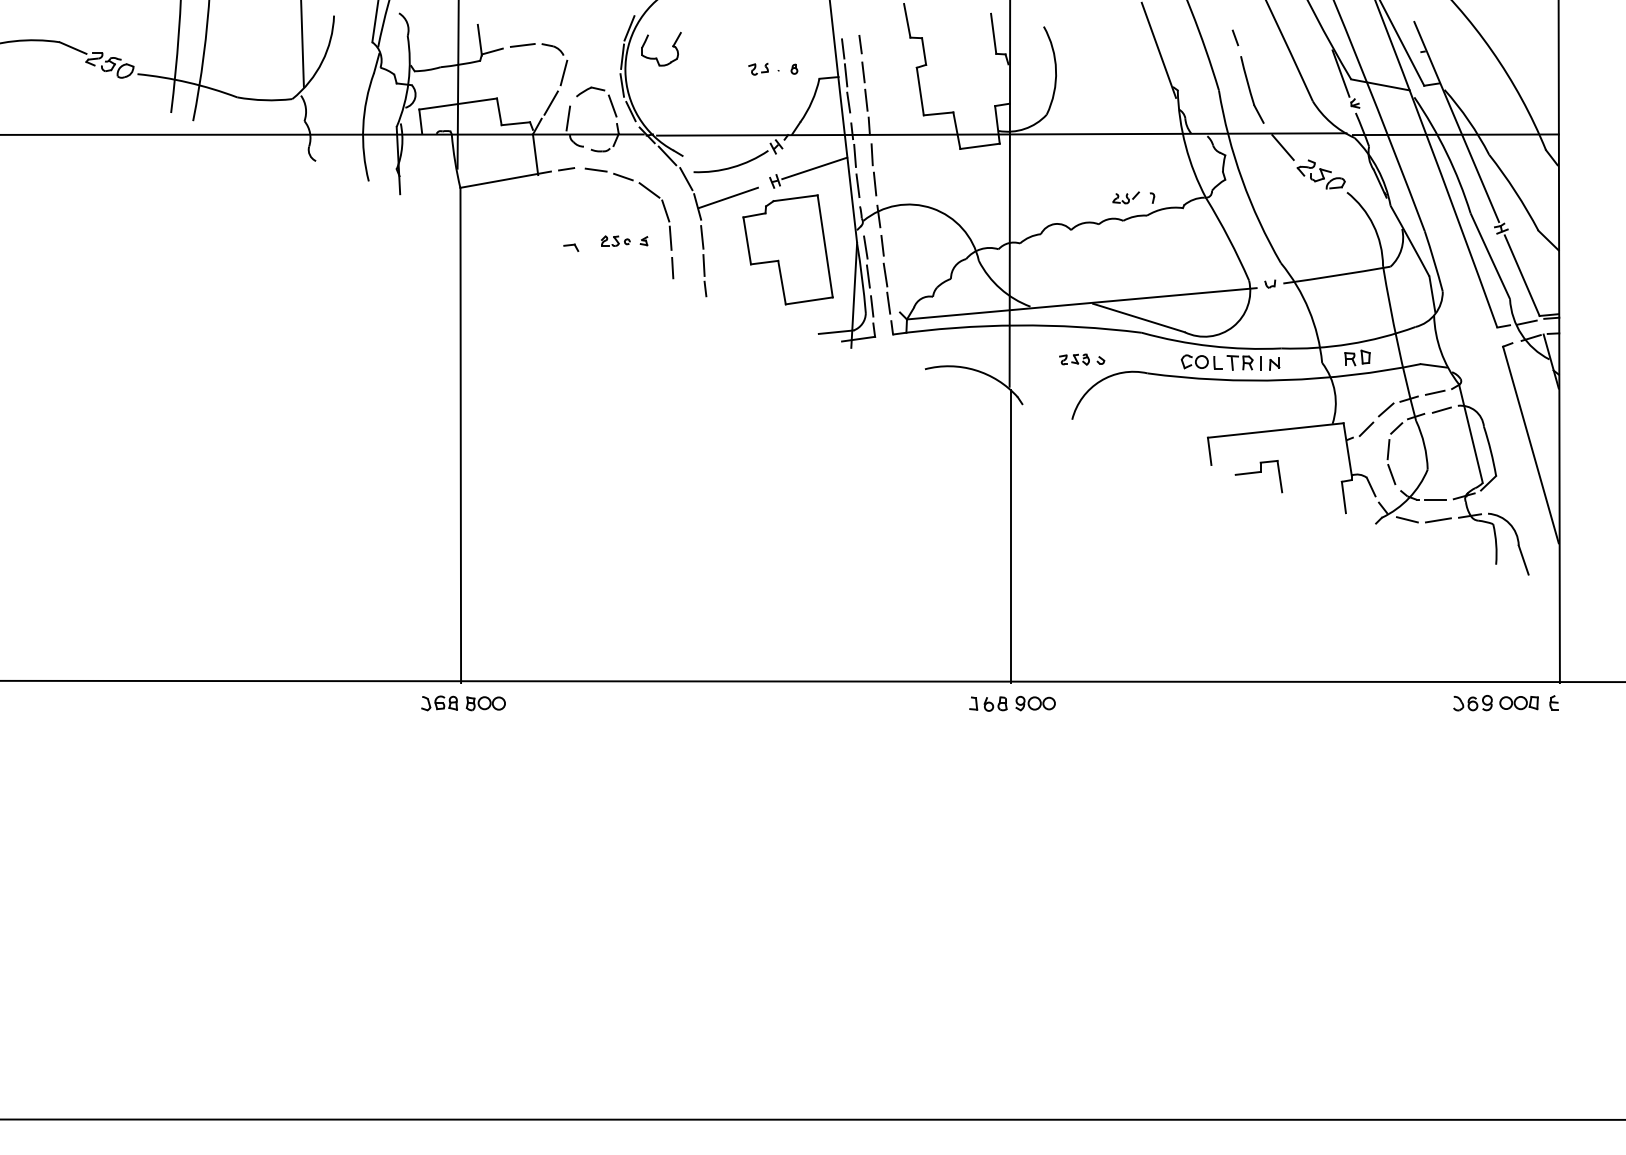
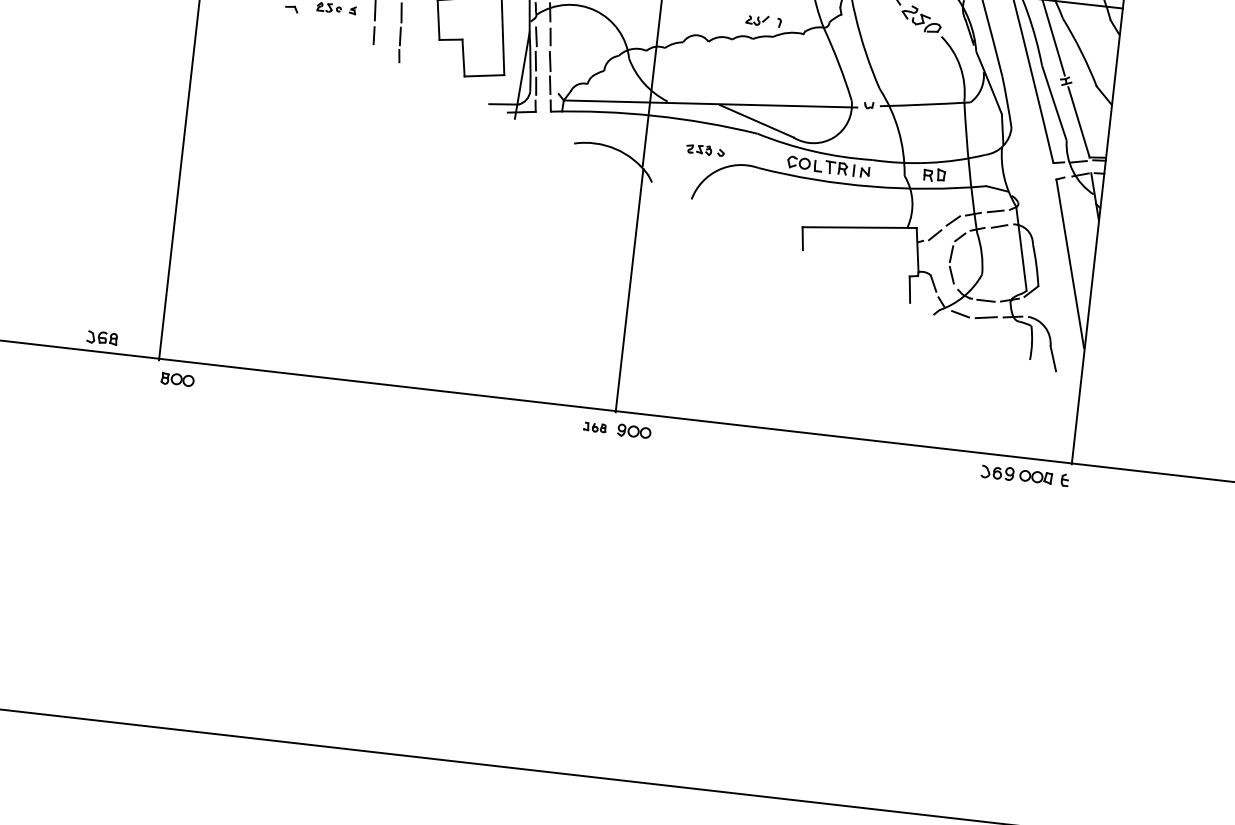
part: (1258, 476) -> (840, 264), removed
part: (439, 703) -> (102, 338), moved
part: (988, 703) -> (595, 427), size x0.7

